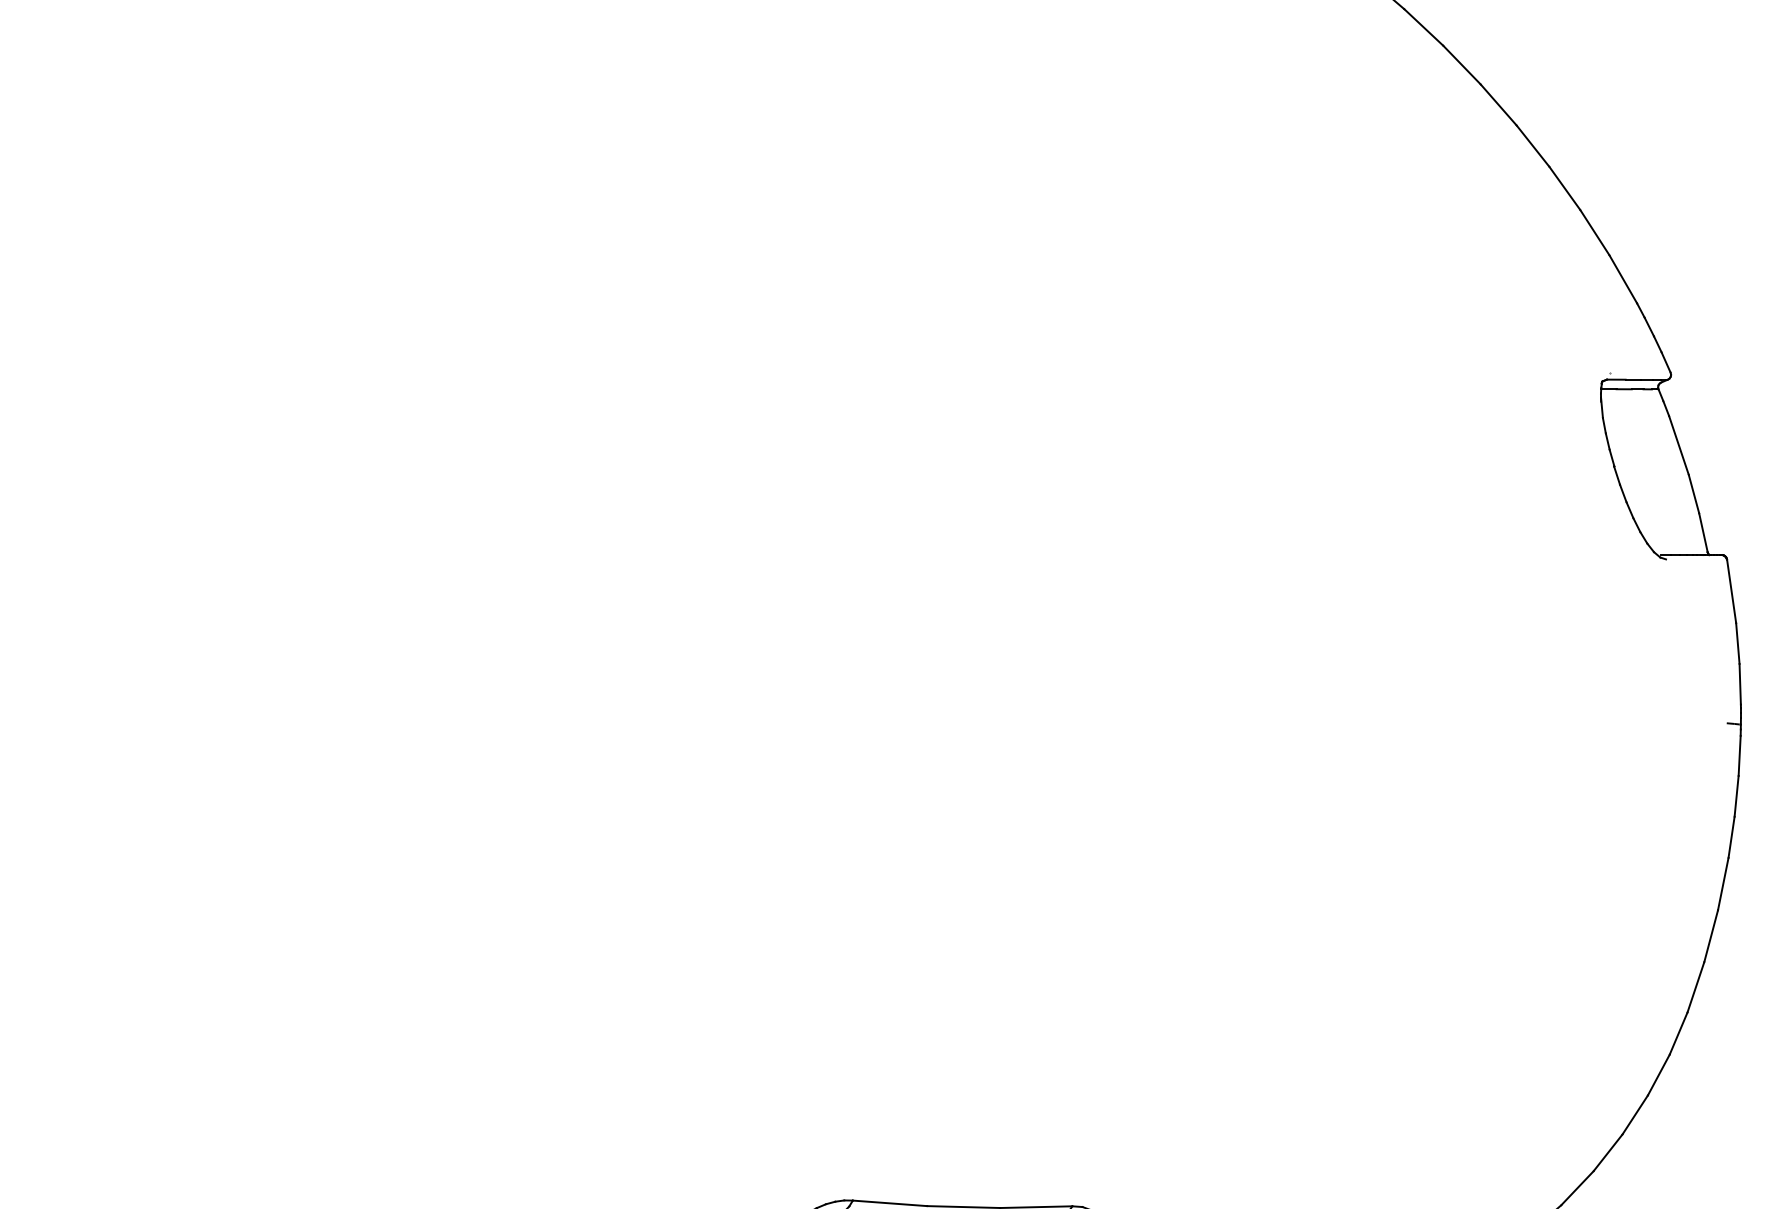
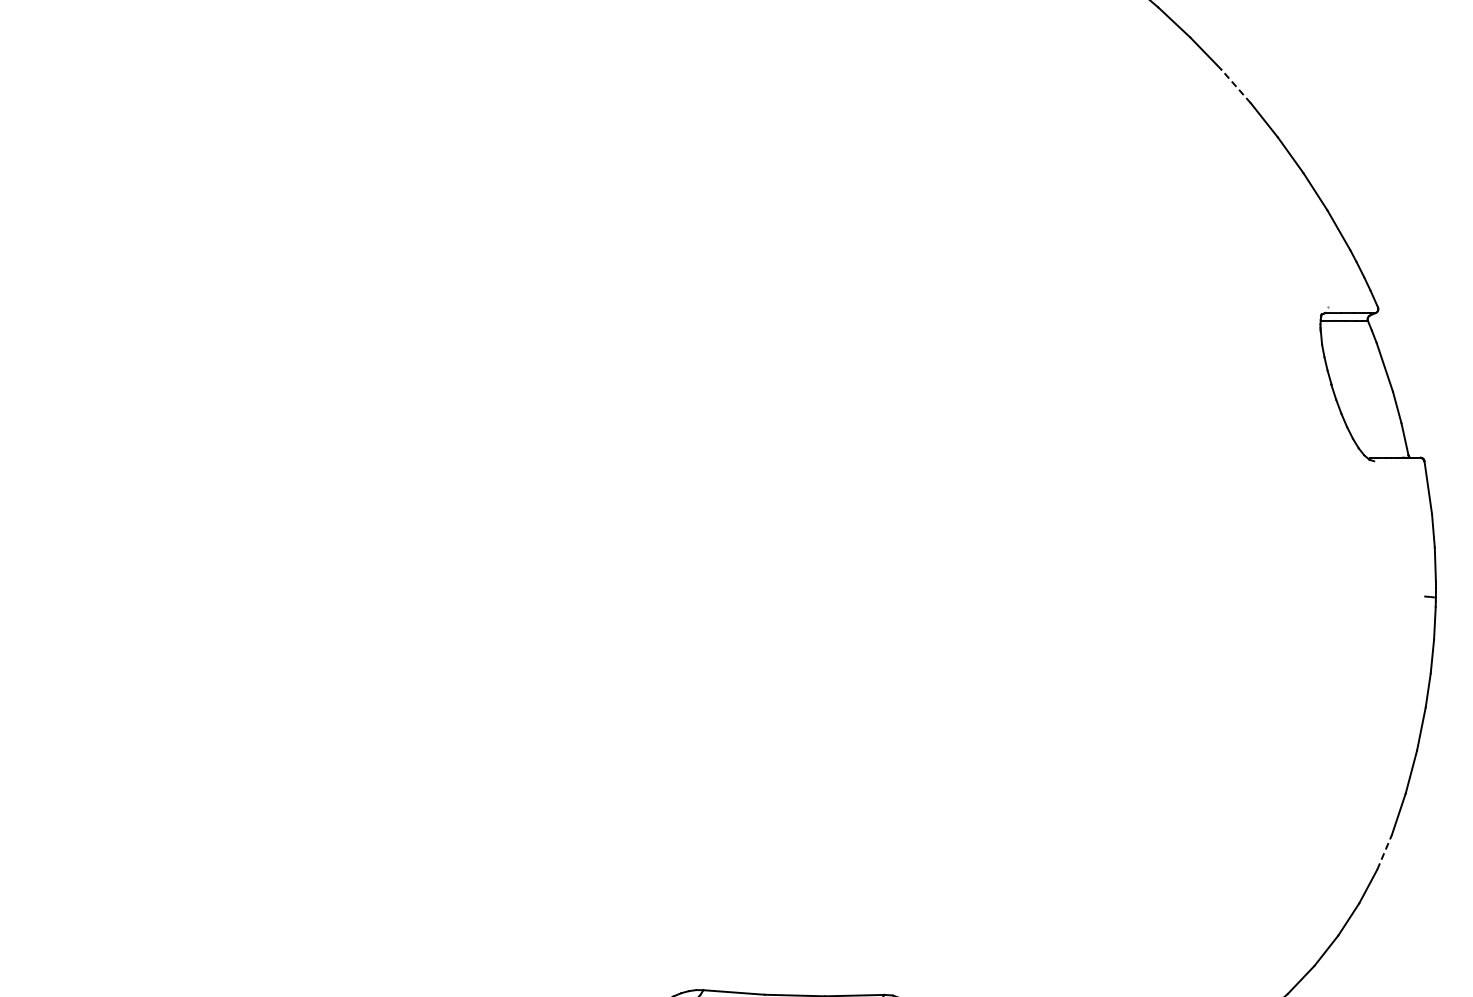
line: (1497, 105) -> (1235, 86), solid -> dashed
line: (1678, 1033) -> (1384, 852), solid -> dashed

